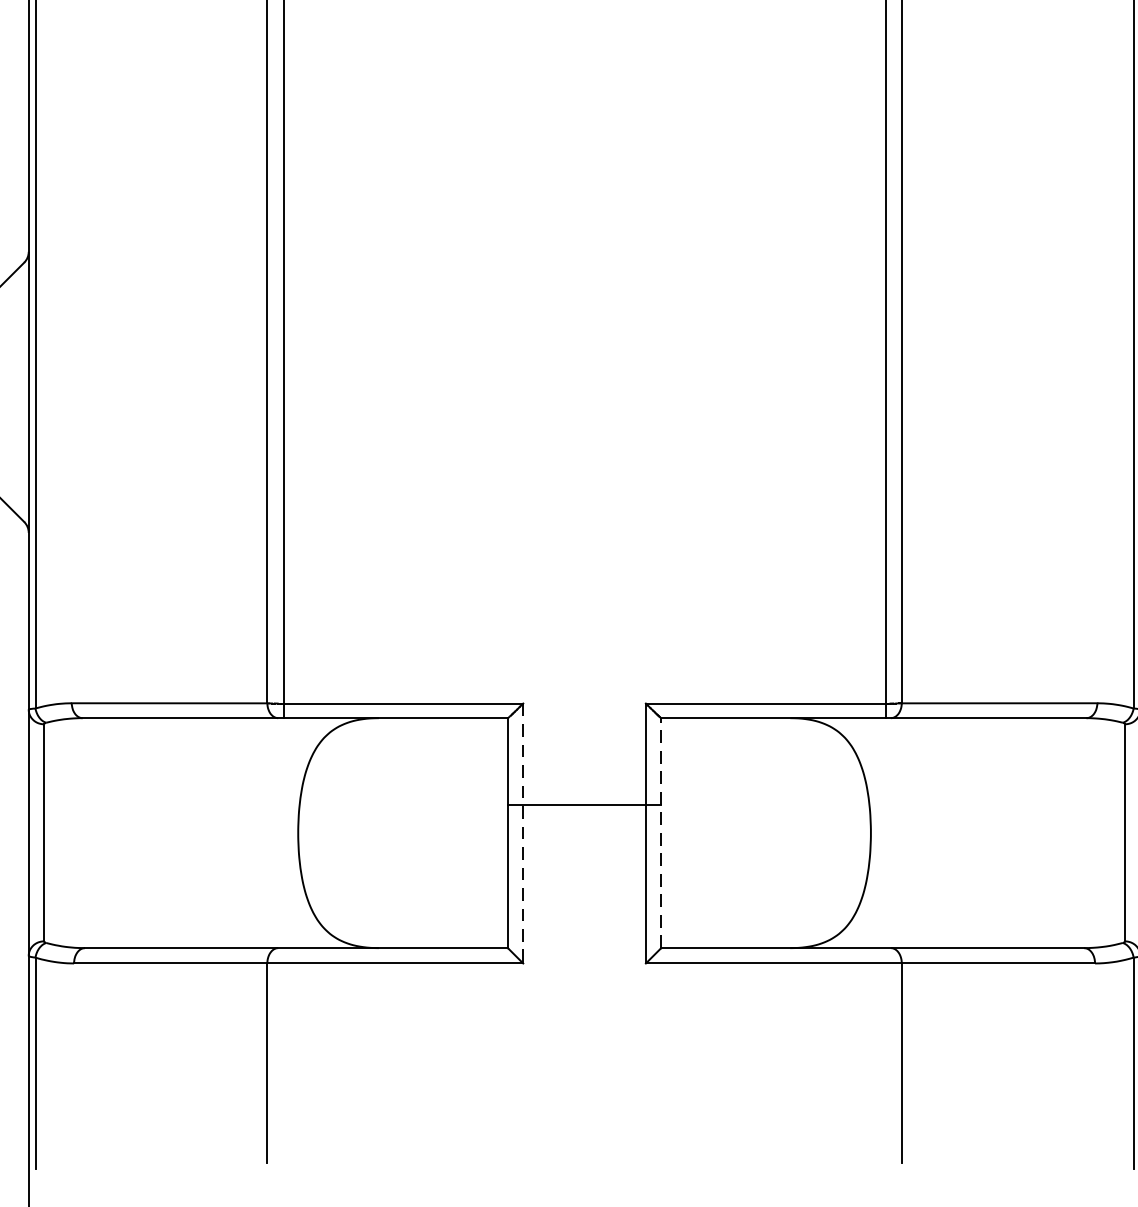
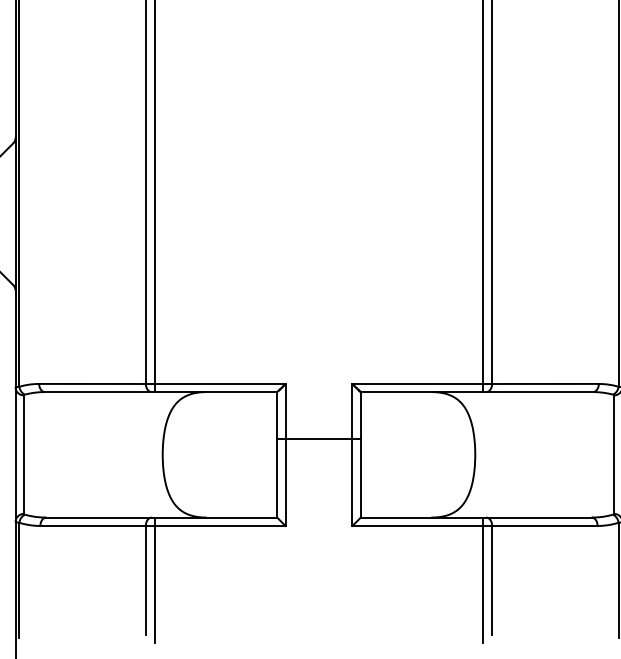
line: (660, 832) -> (360, 454), dashed -> solid
line: (523, 834) -> (285, 455), dashed -> solid
line: (283, 1063) -> (154, 580), added
line: (885, 1063) -> (483, 580), added

